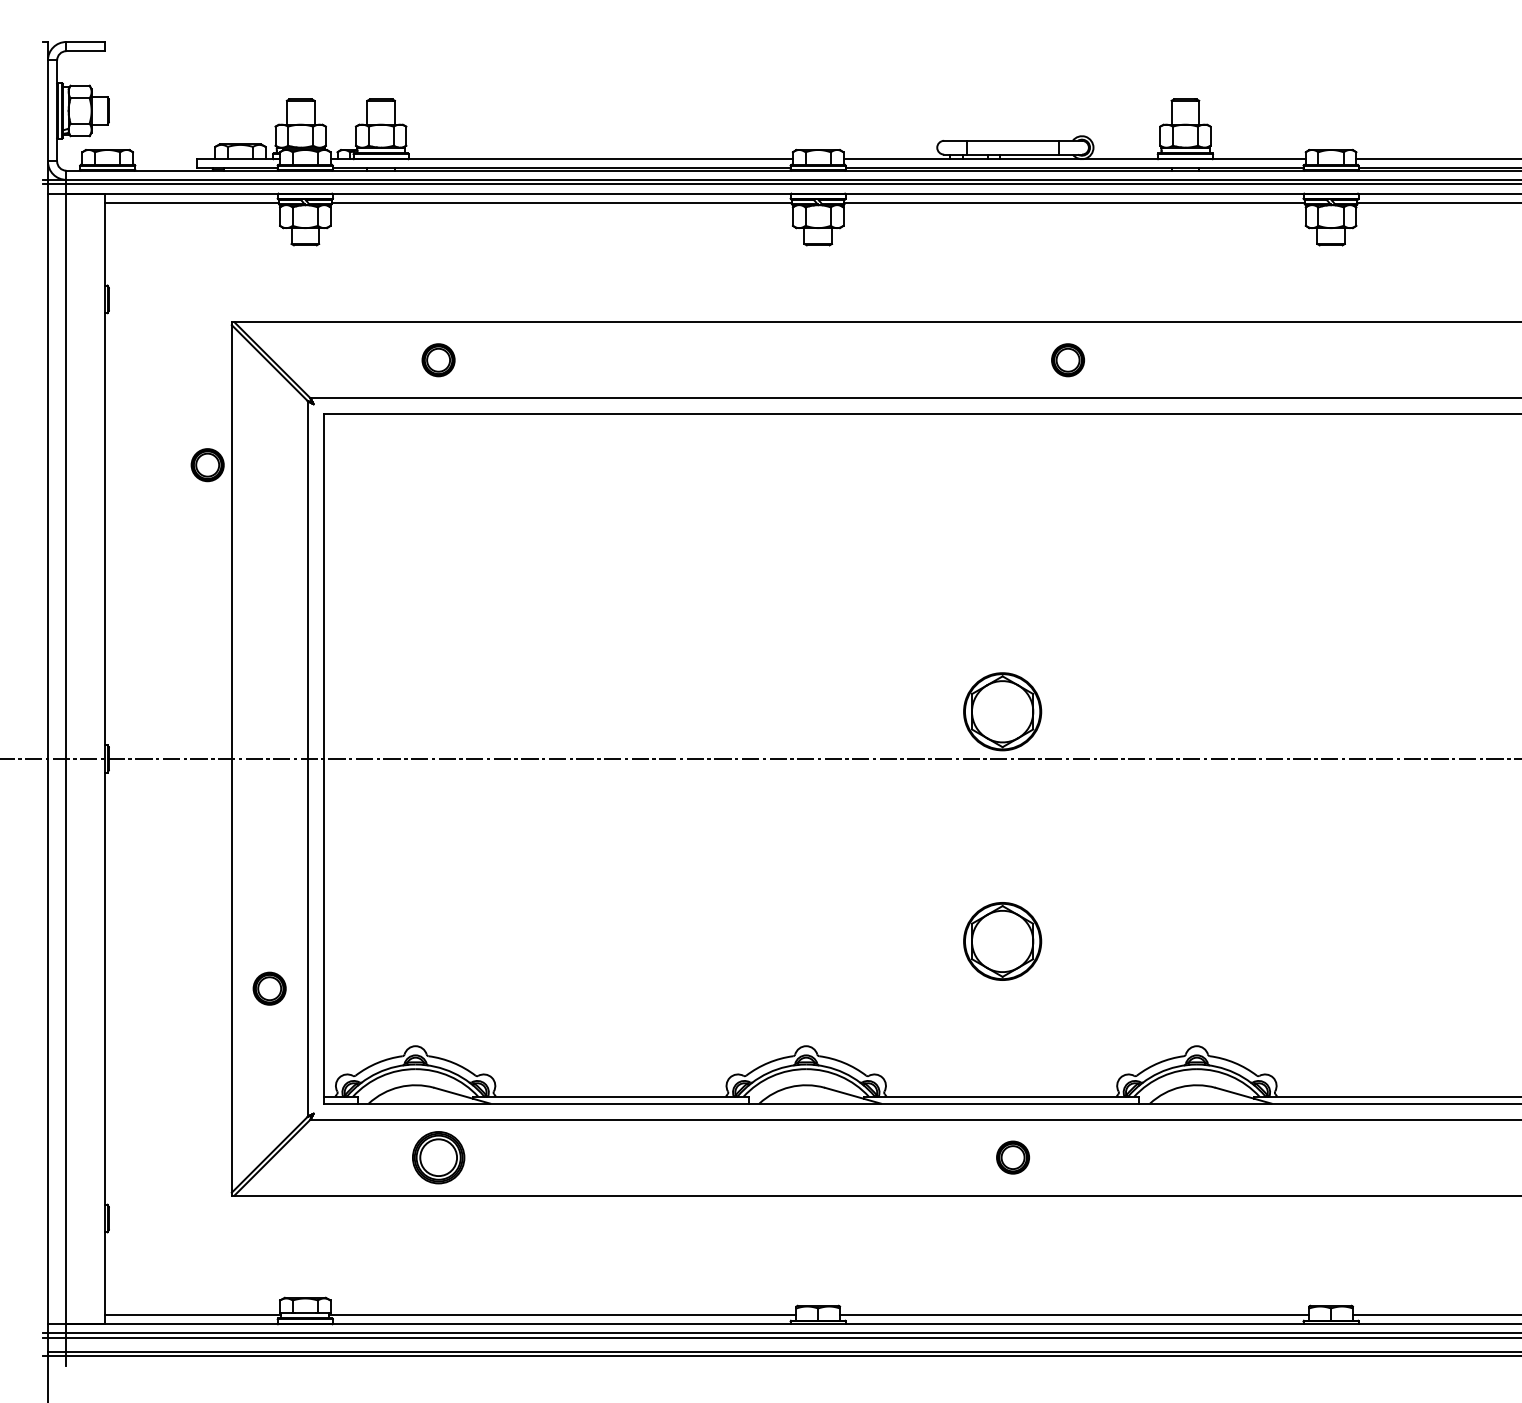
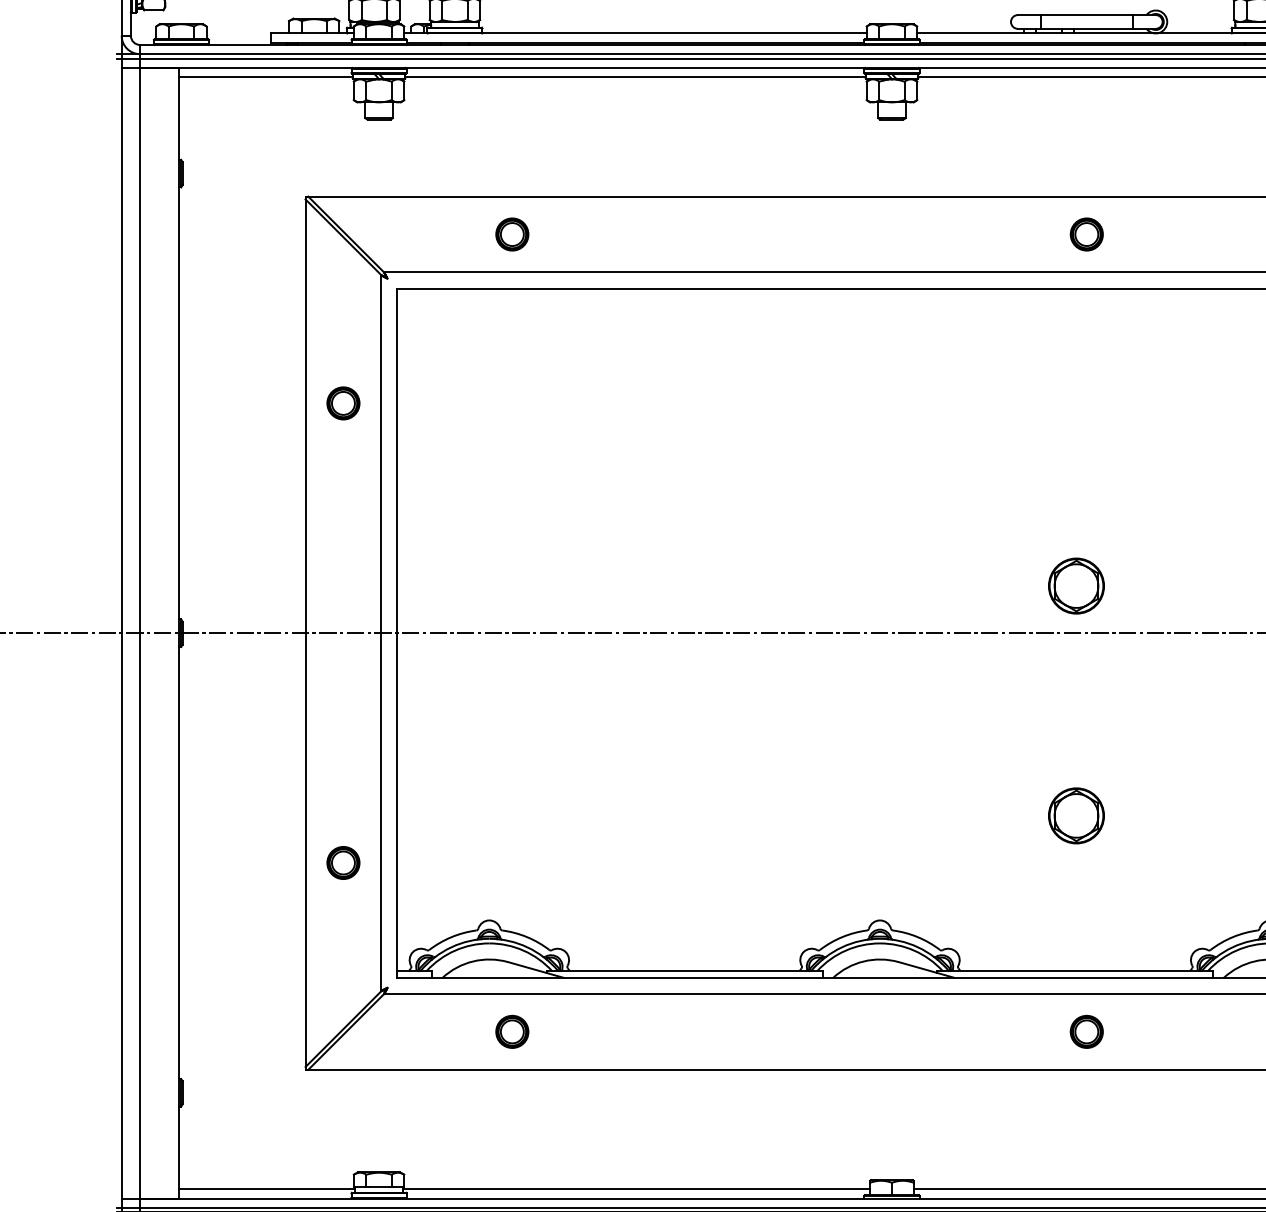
part: (1067, 360) -> (1086, 234), moved
part: (207, 465) -> (343, 403), moved
part: (1002, 711) -> (1076, 585), size x0.71
part: (1002, 941) -> (1076, 815), size x0.71
part: (438, 1157) -> (512, 1031), size x0.62

